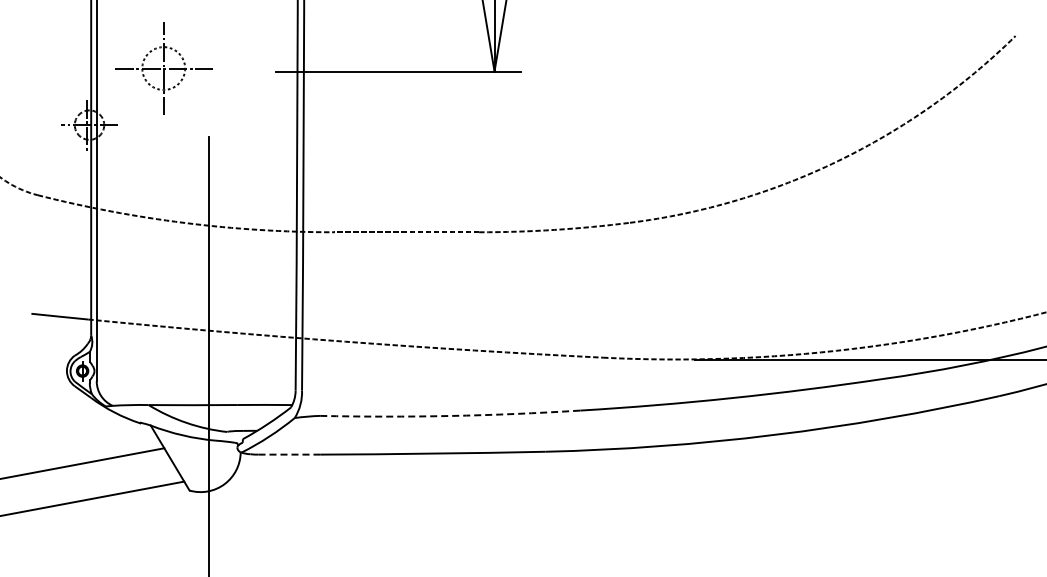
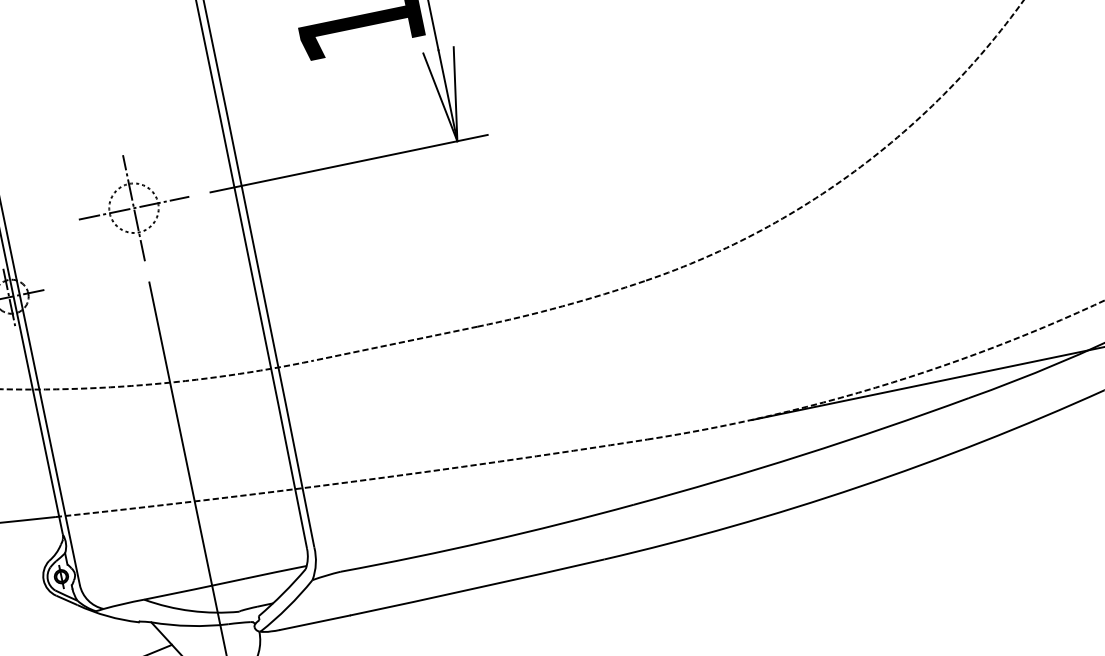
part: (163, 68) -> (133, 208), moved
arc: (450, 415) -> (488, 540), dashed -> solid
line: (289, 454) -> (315, 622), dashed -> solid

